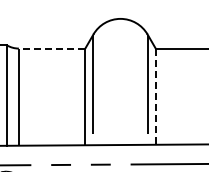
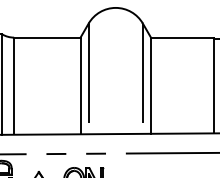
line: (51, 48) -> (46, 37), dashed -> solid
line: (156, 97) -> (151, 86), dashed -> solid

